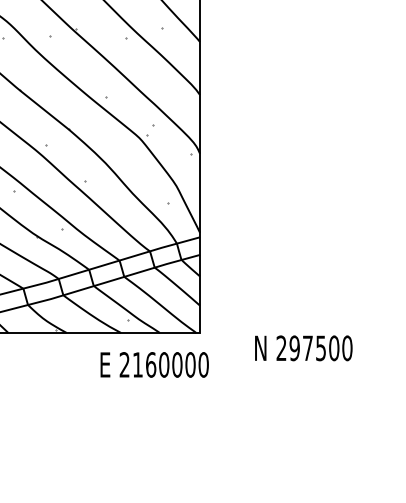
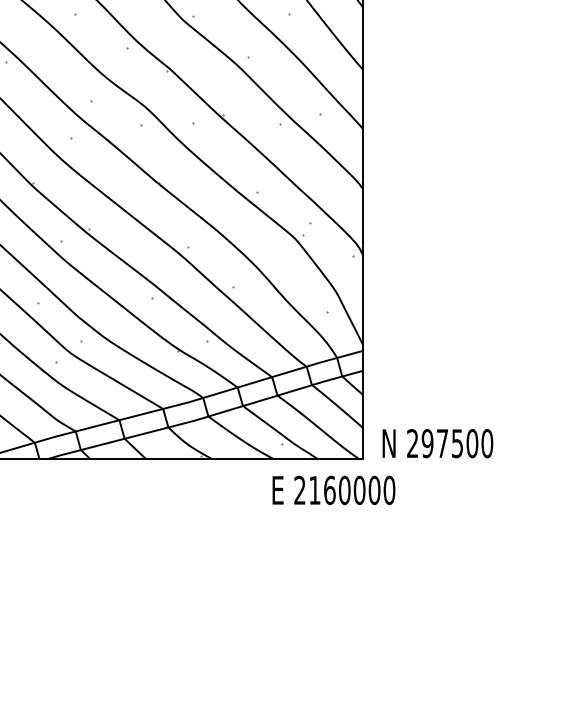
text: (303, 348) -> (437, 443), moved
text: (154, 364) -> (333, 489), moved

